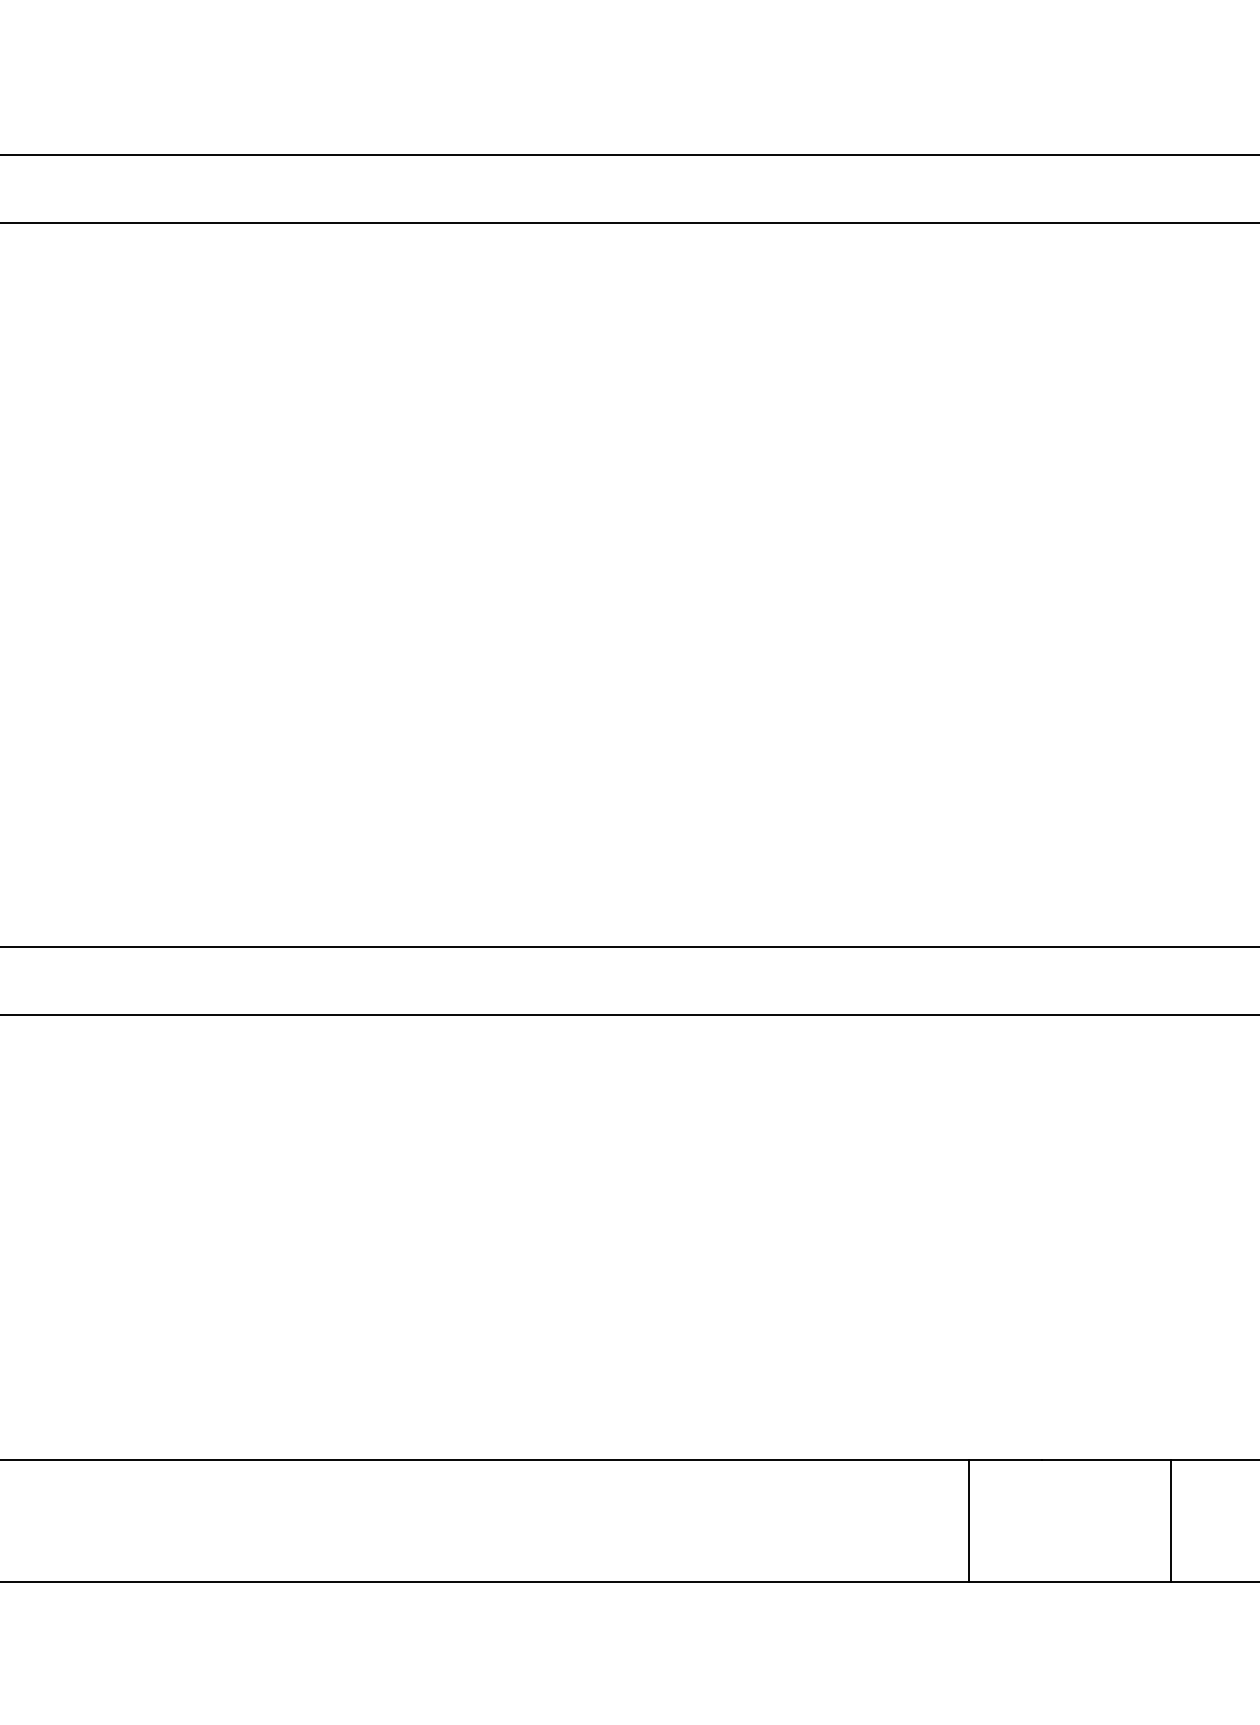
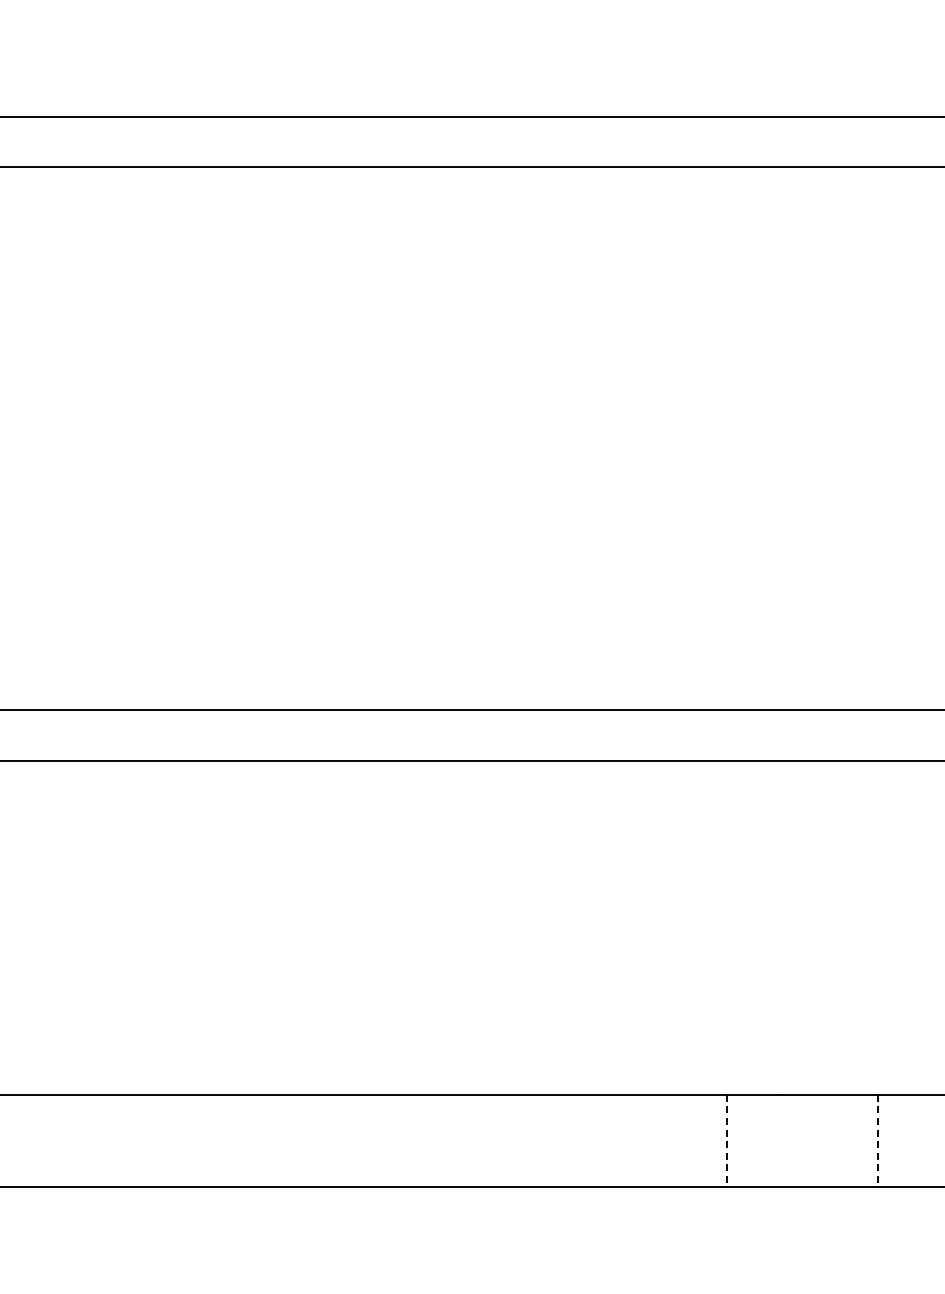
line: (968, 1521) -> (726, 1141), solid -> dashed
line: (1171, 1521) -> (878, 1141), solid -> dashed

